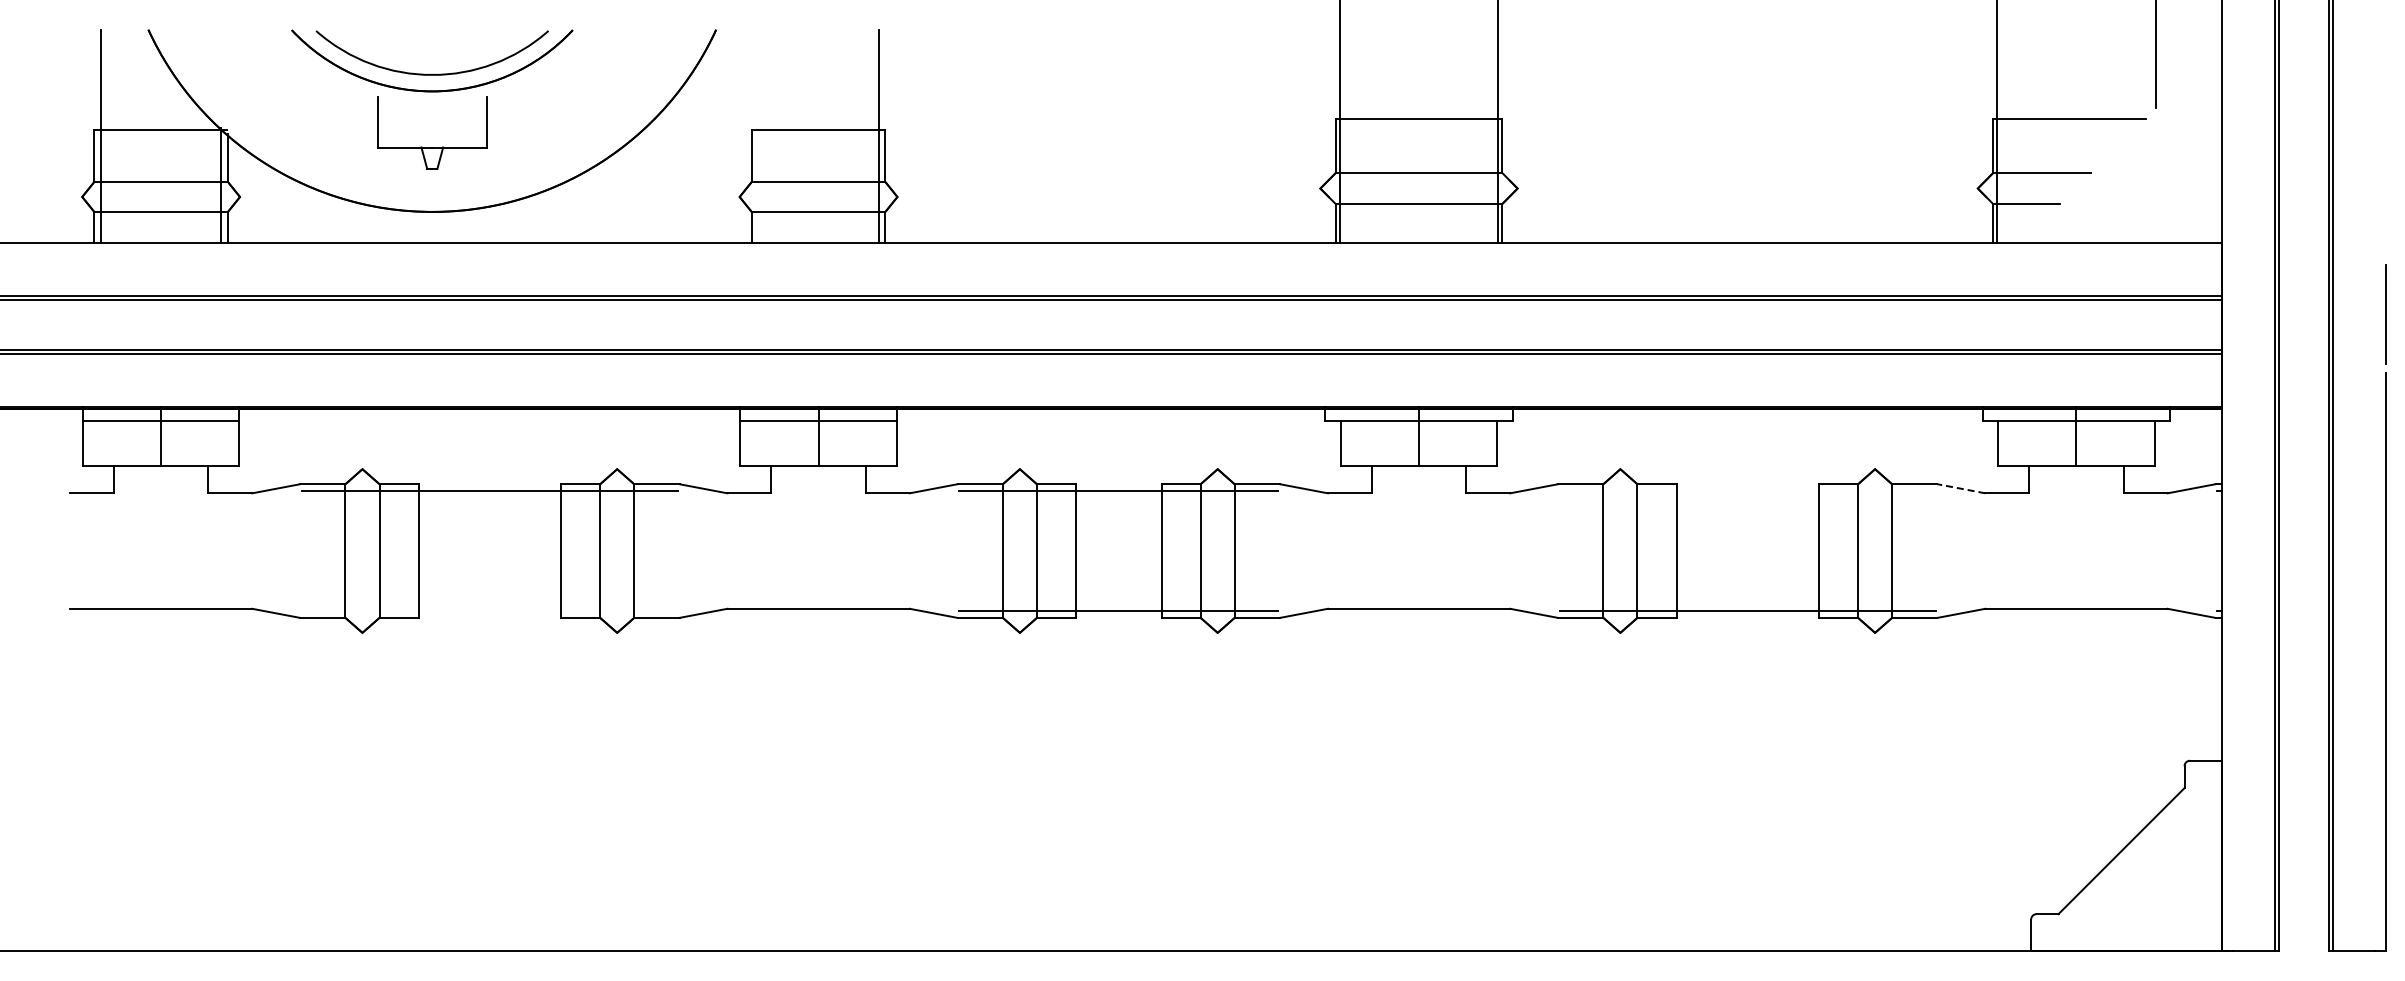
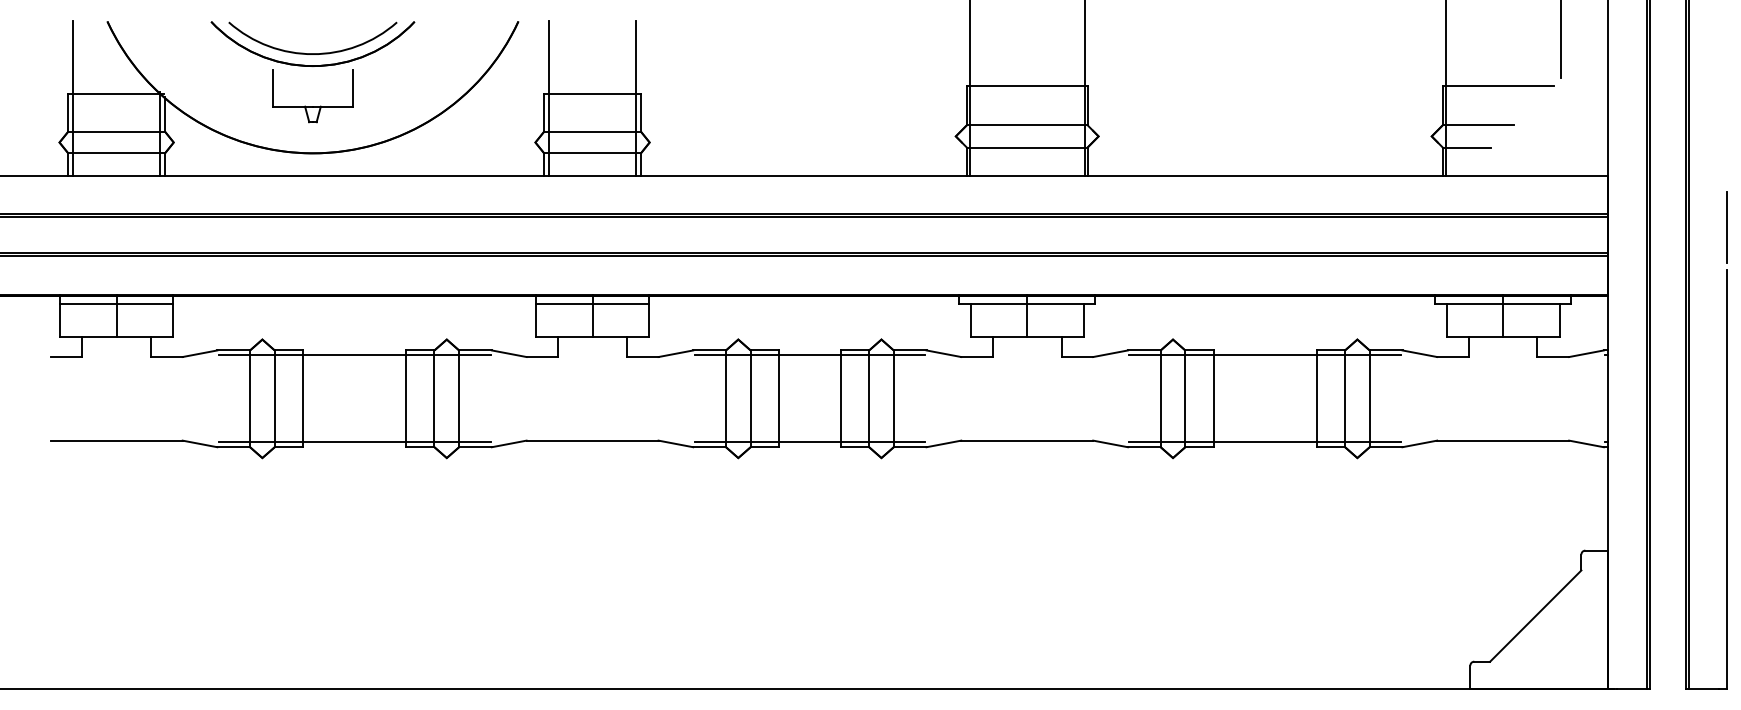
line: (758, 135) -> (549, 98), added
line: (1960, 488) -> (1419, 353), dashed -> solid
line: (1747, 490) -> (1265, 355), added
line: (489, 611) -> (354, 442), added

